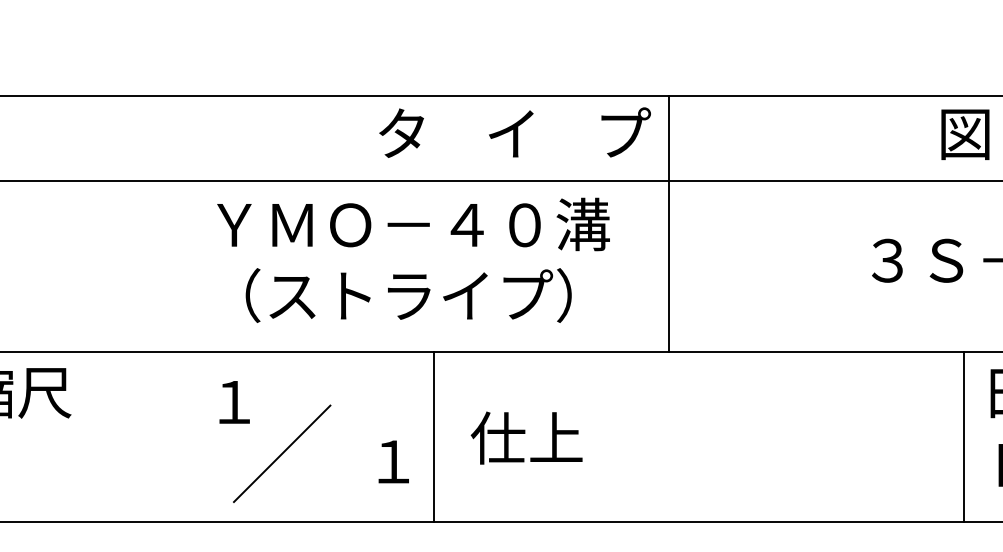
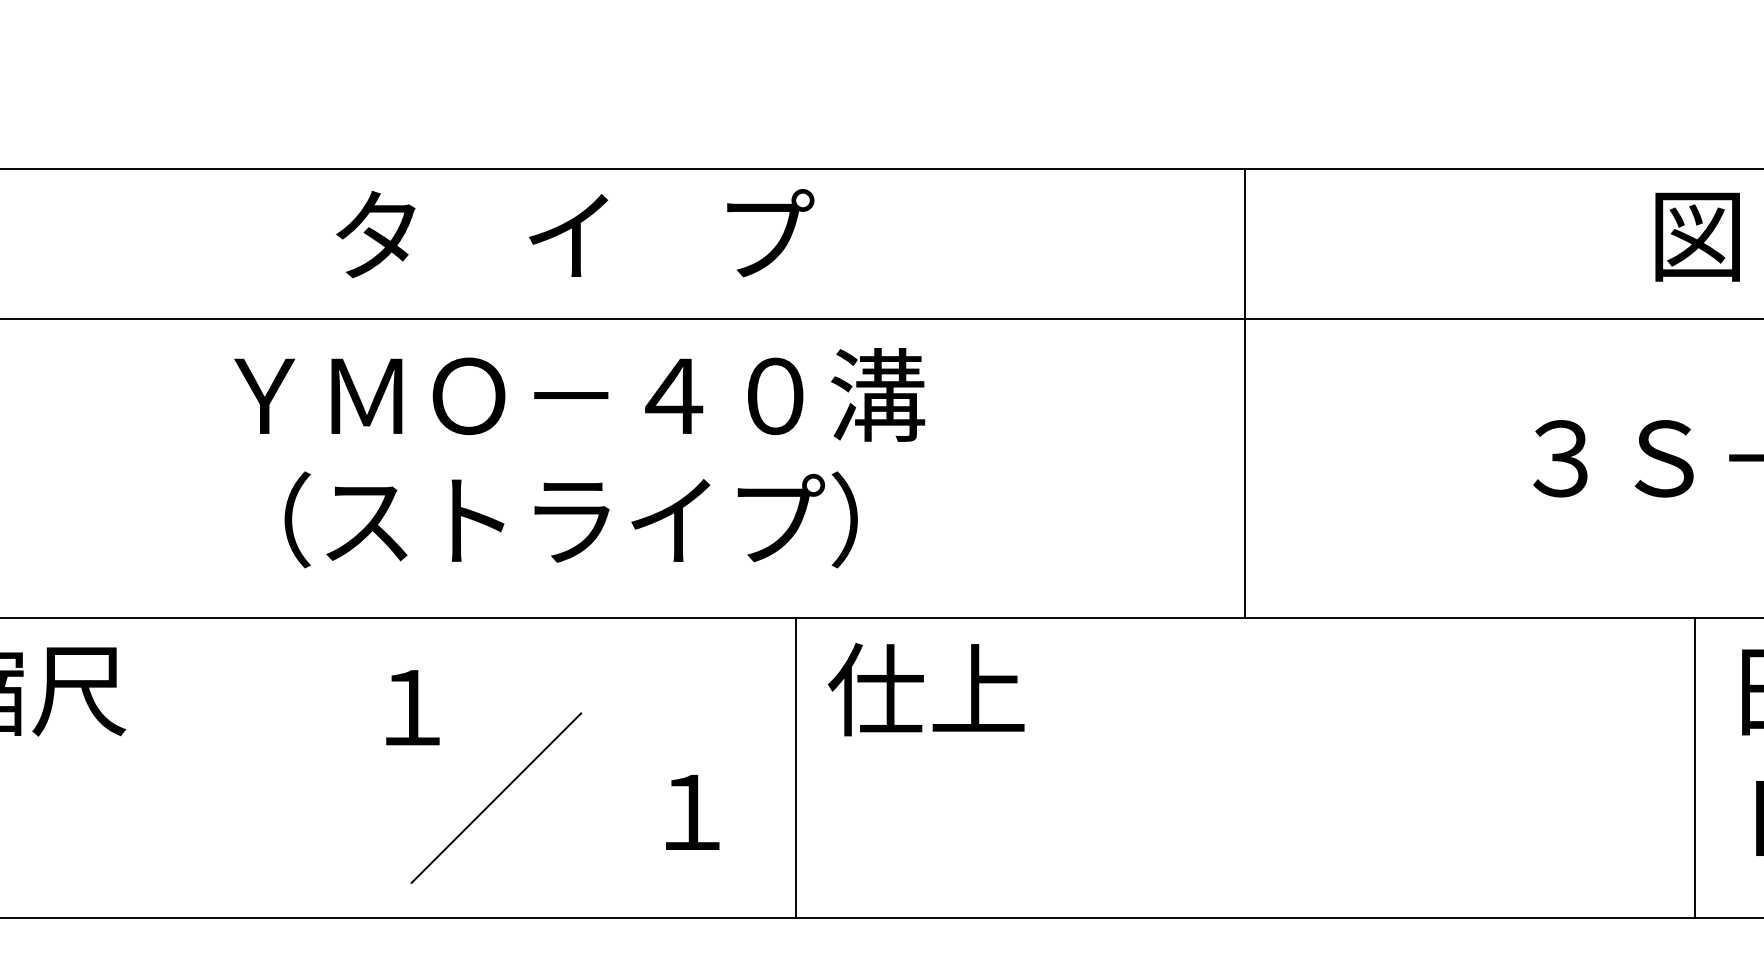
text: (514, 132) -> (574, 233), moved
line: (669, 223) -> (1245, 393), moved
text: (413, 259) -> (579, 456), moved
line: (433, 436) -> (795, 767), moved
text: (526, 437) -> (925, 688), moved

